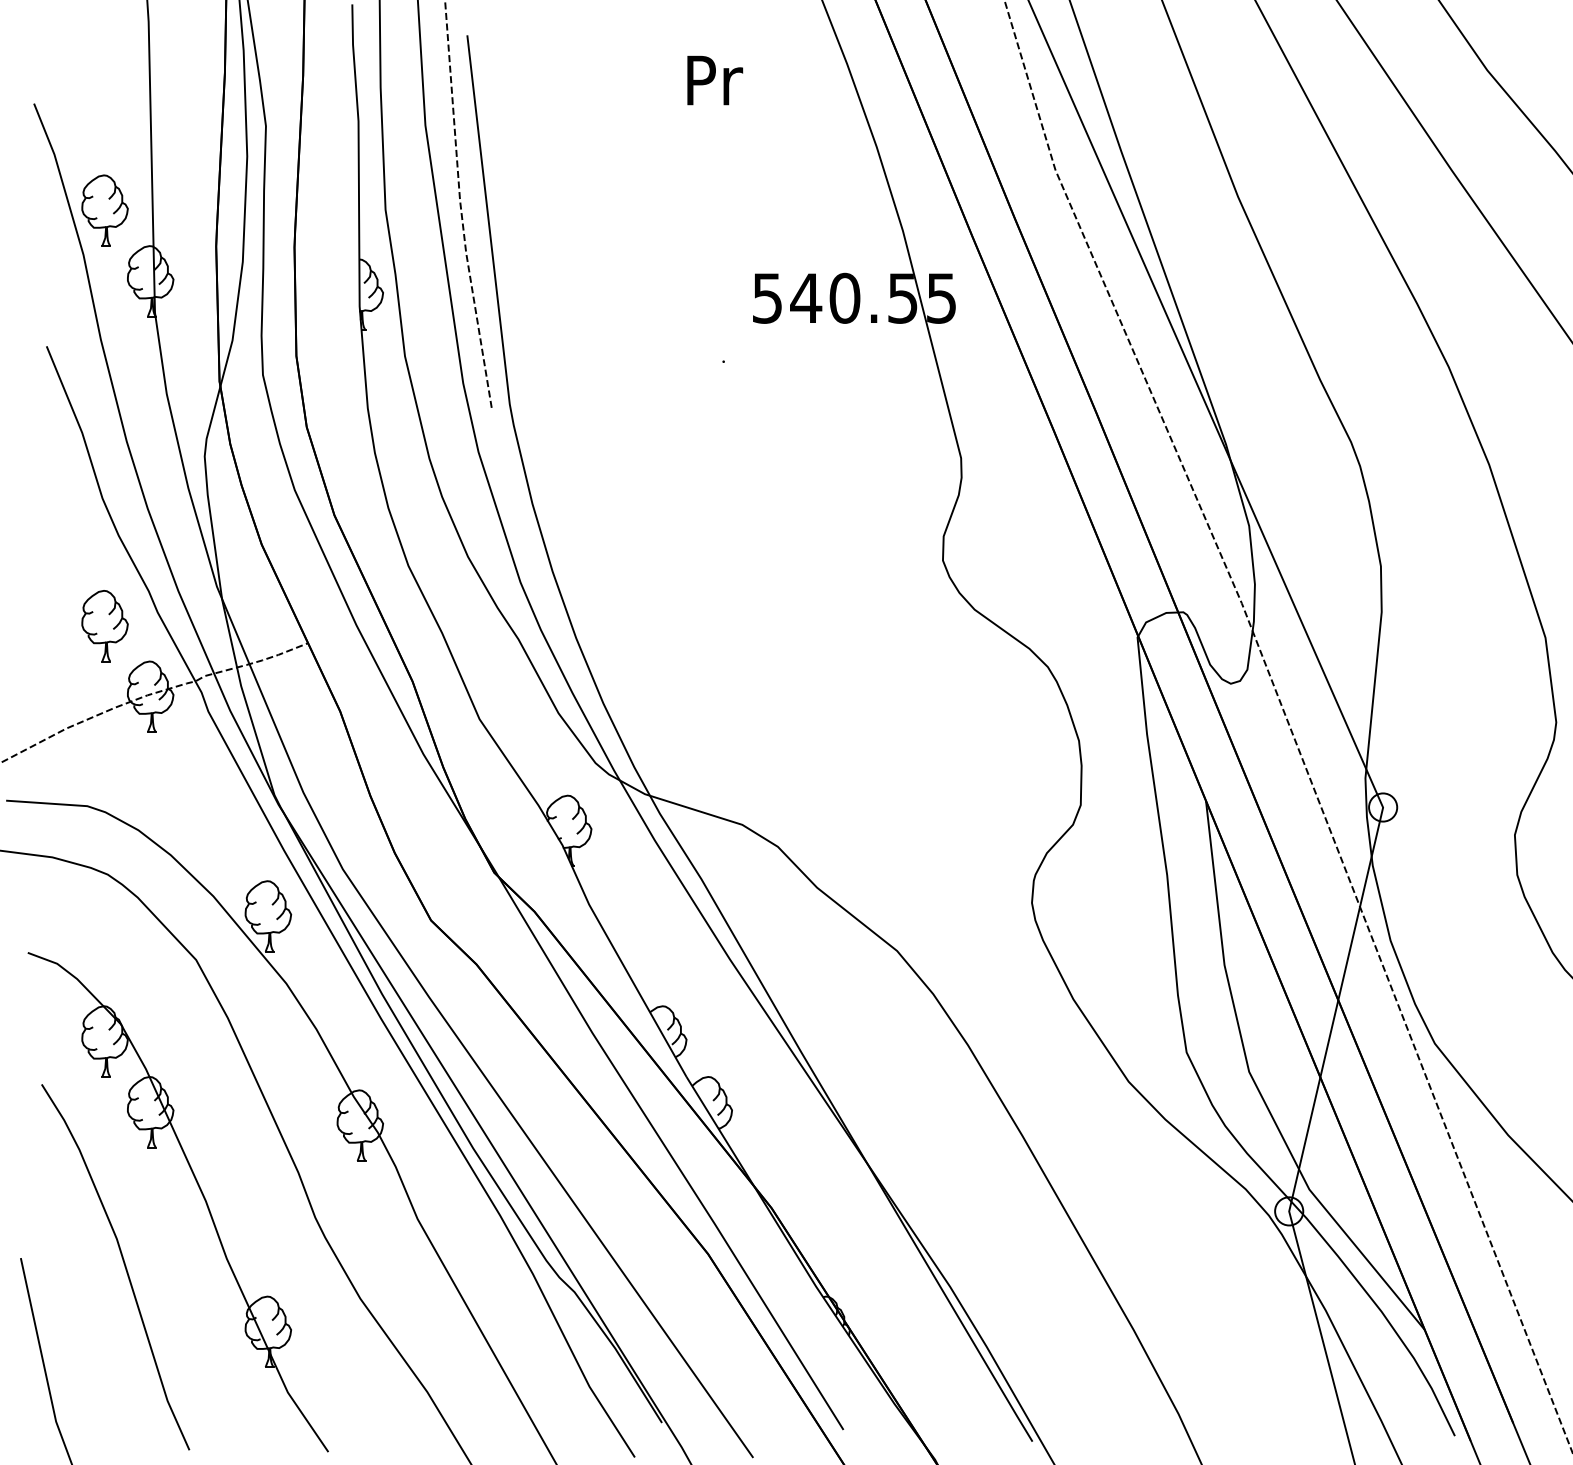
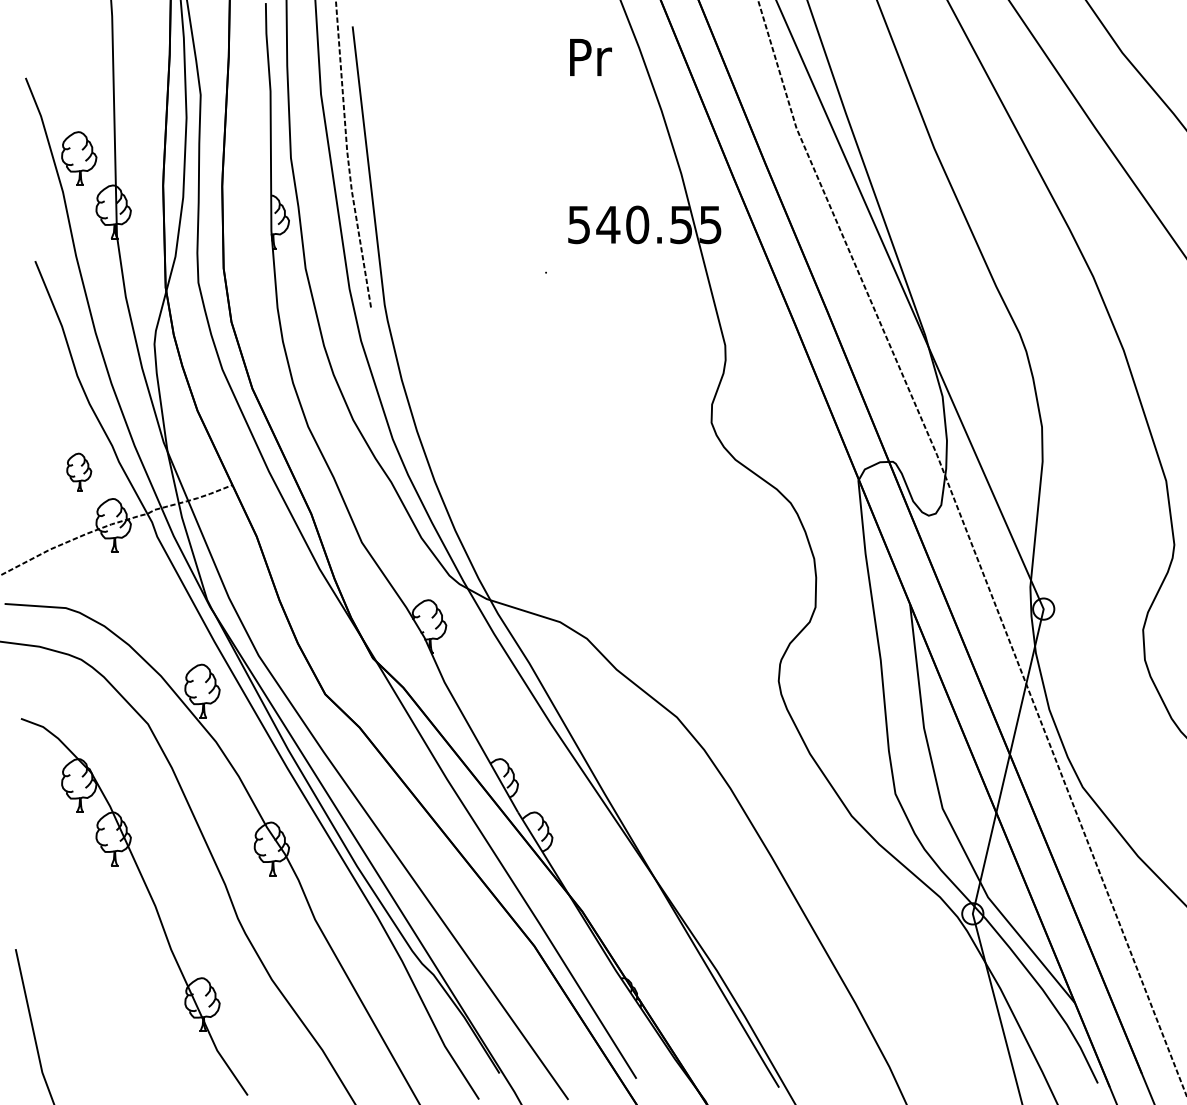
text: (715, 80) -> (591, 57), moved
part: (104, 626) -> (78, 472), size x0.7
curve: (123, 1264) -> (93, 953), removed

